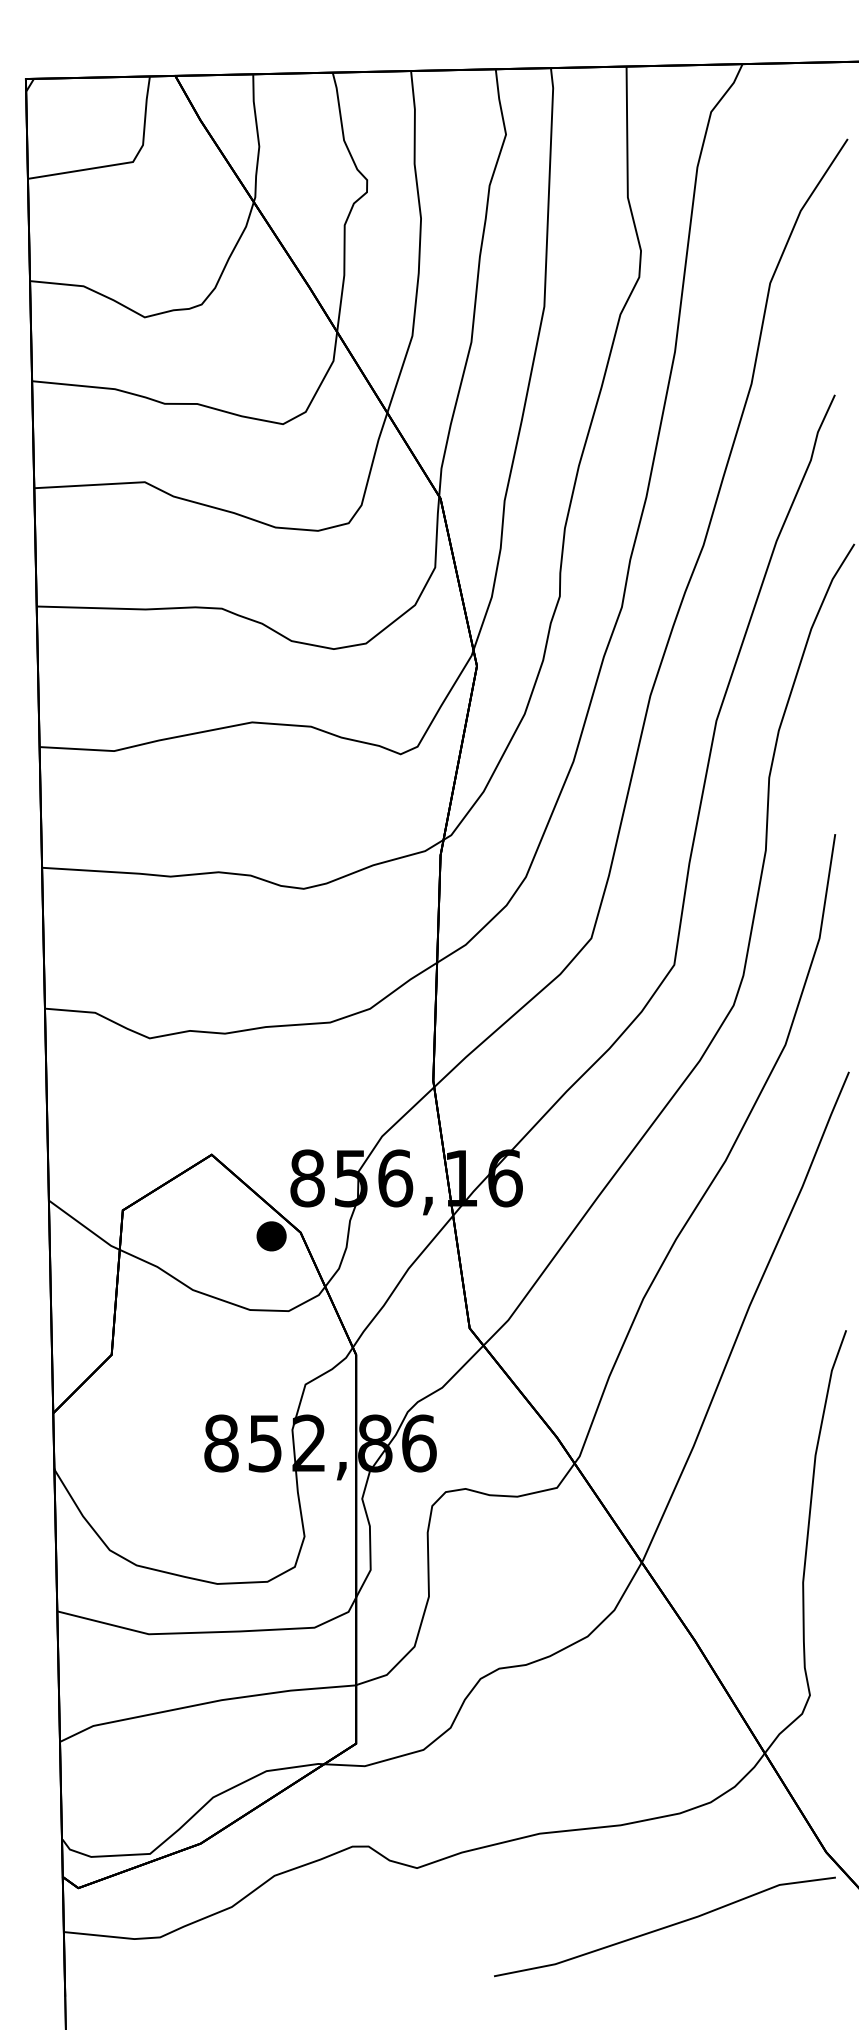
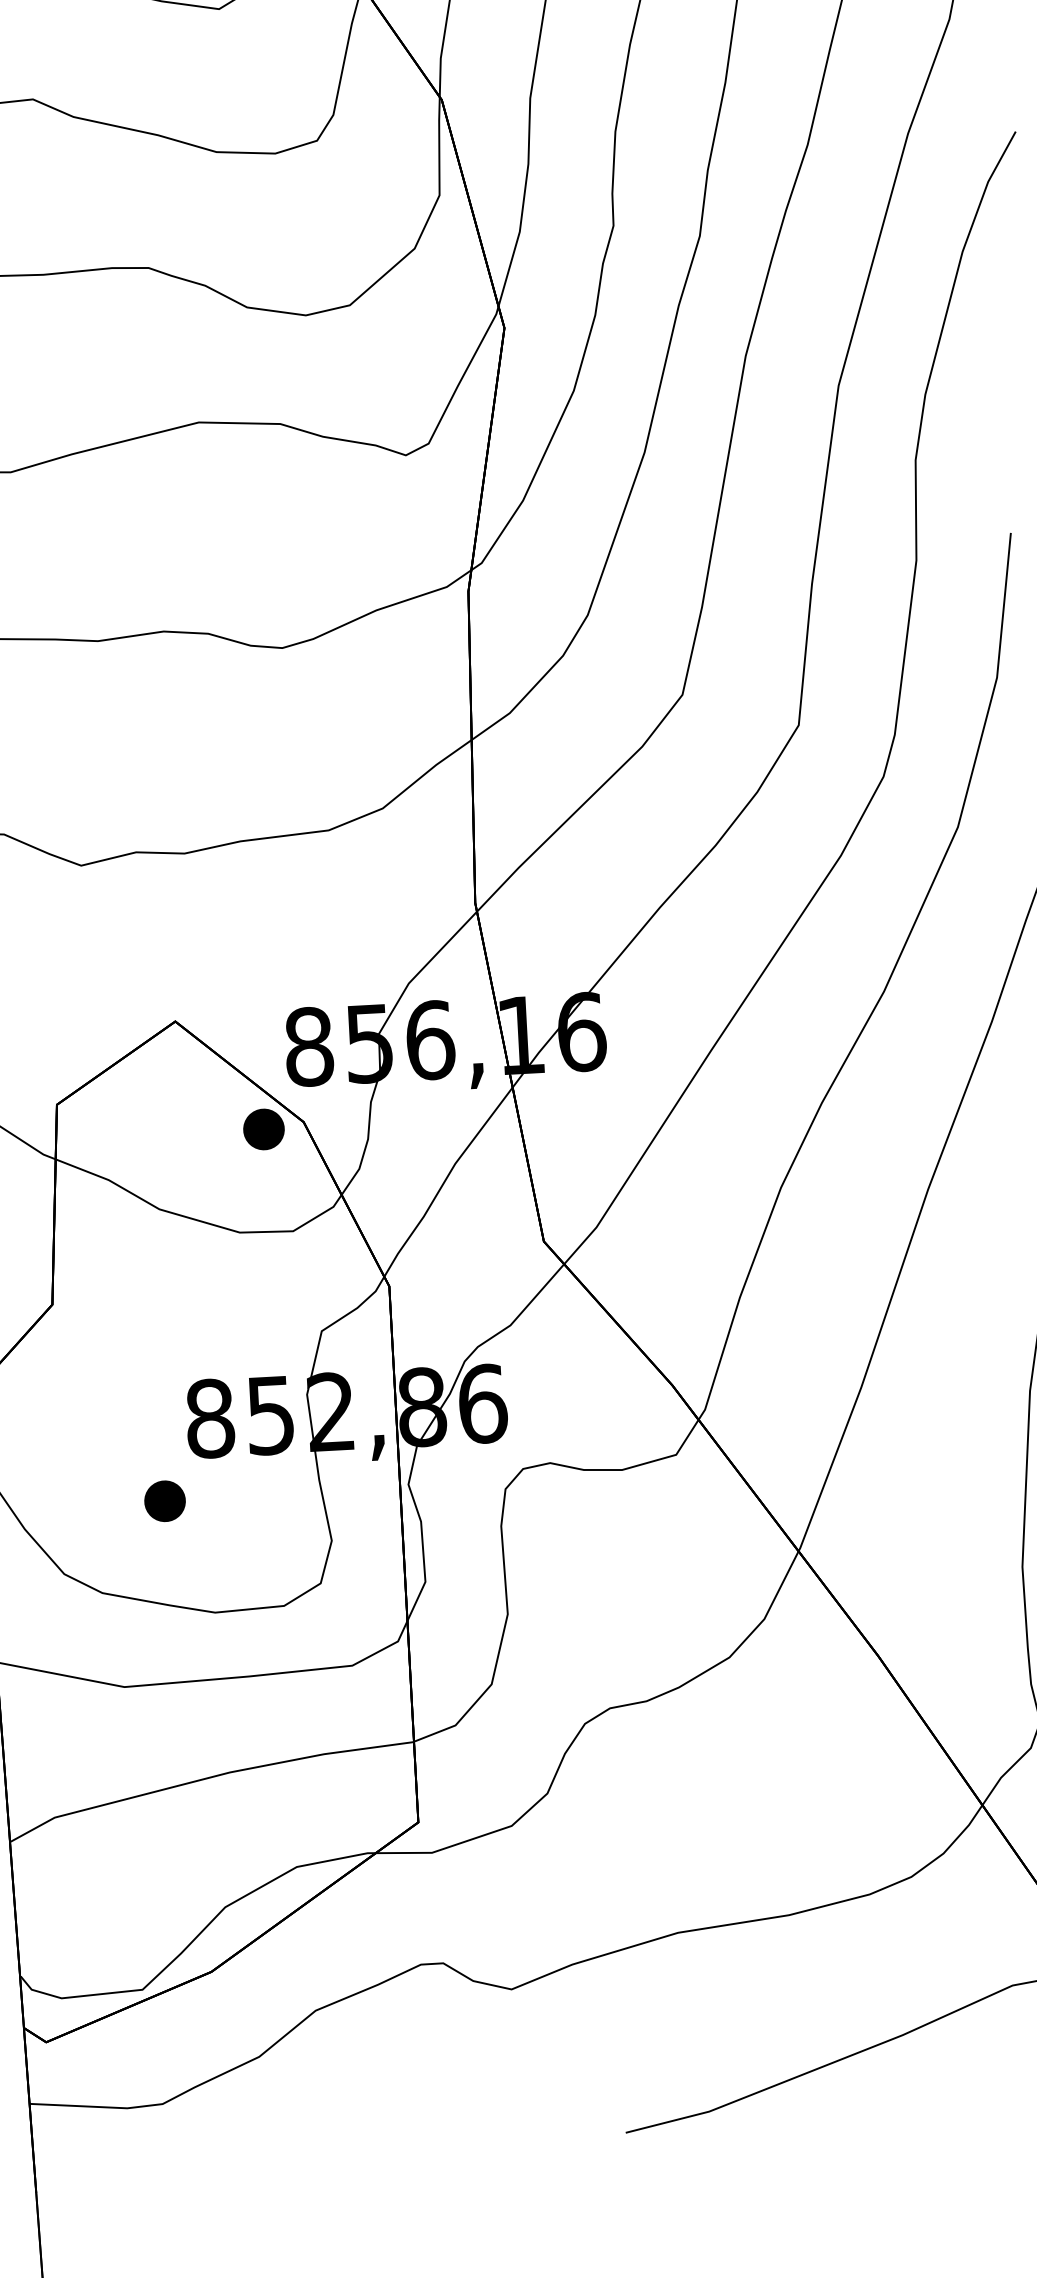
part: (185, 1501) -> (165, 1501), added

